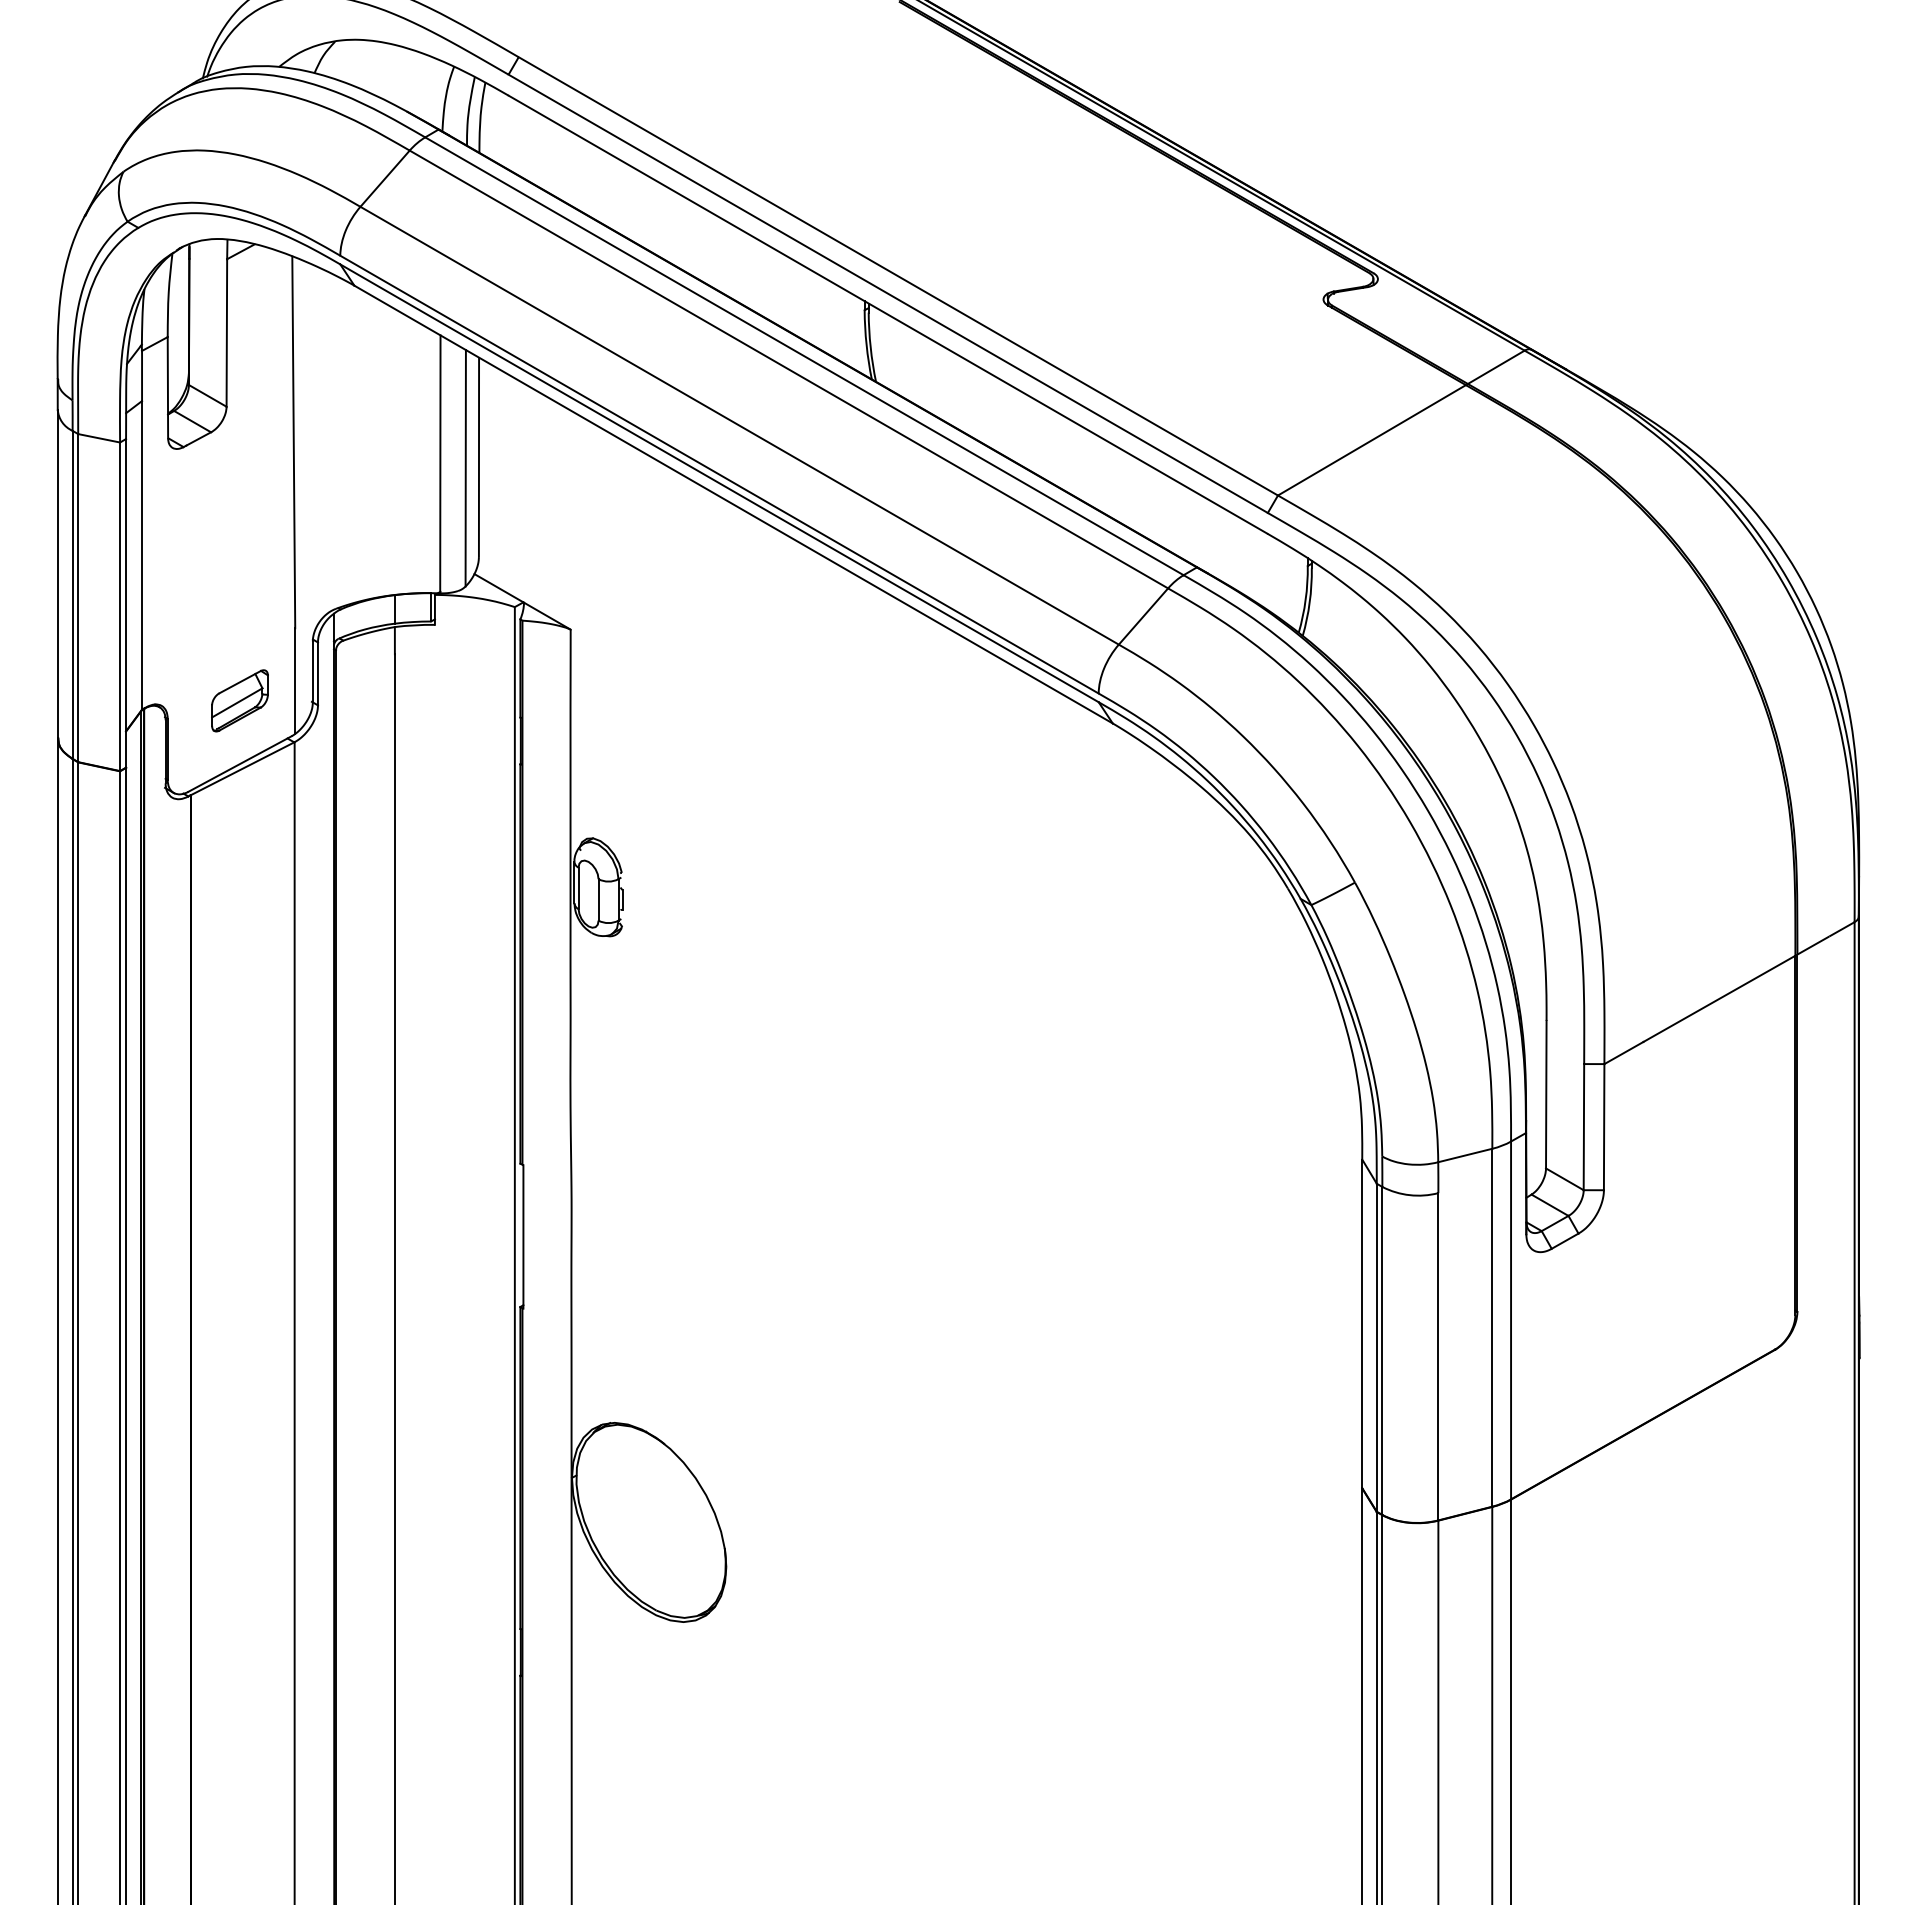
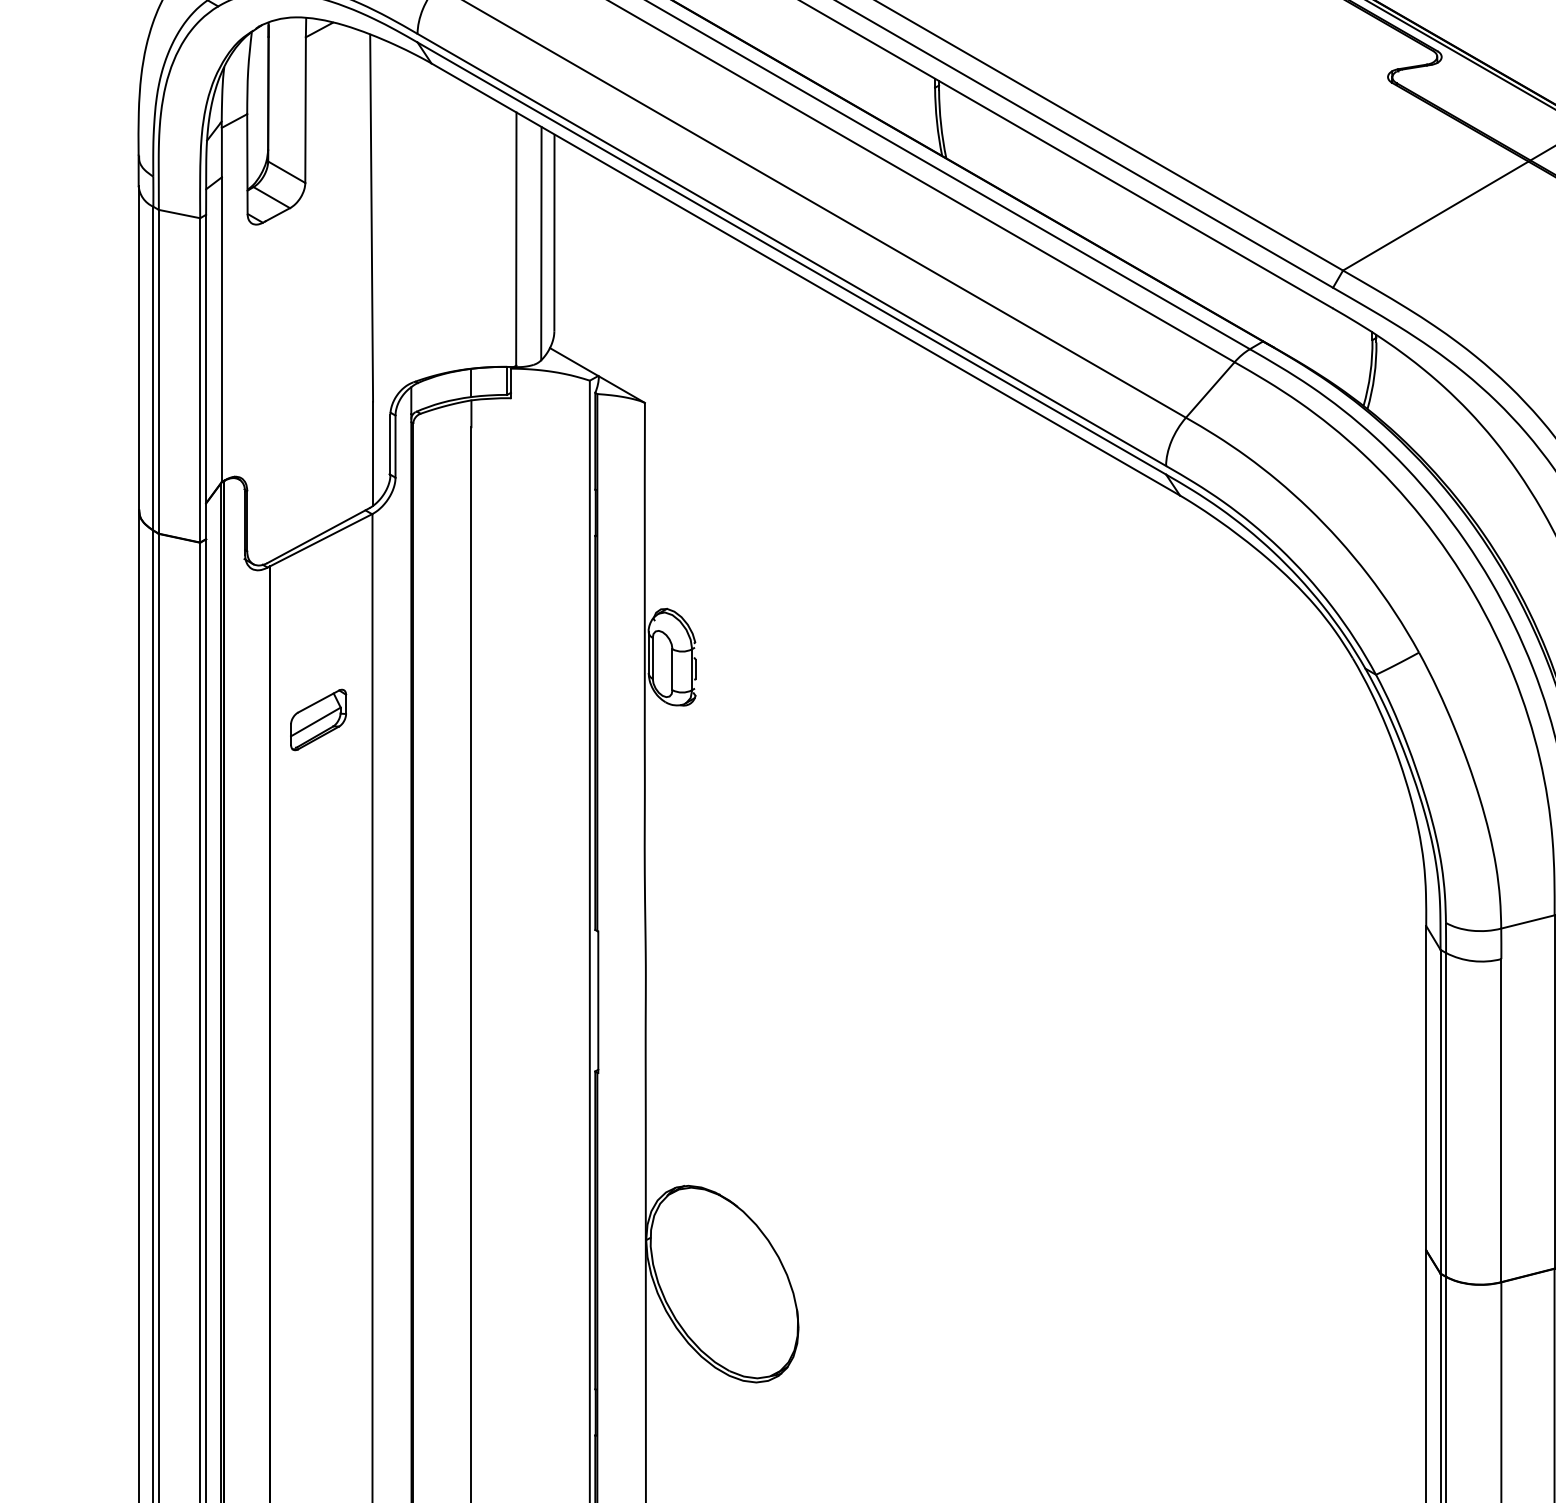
part: (239, 700) -> (318, 719), moved

